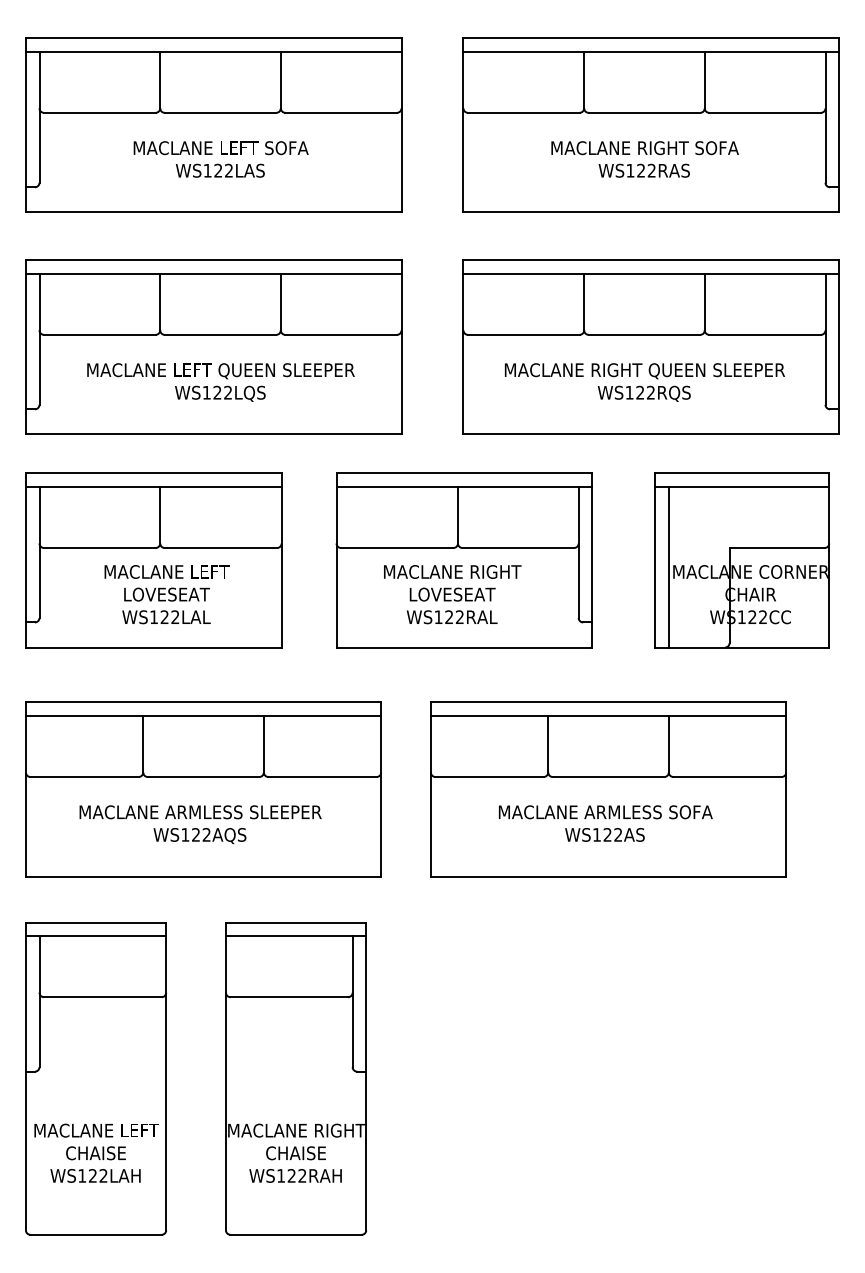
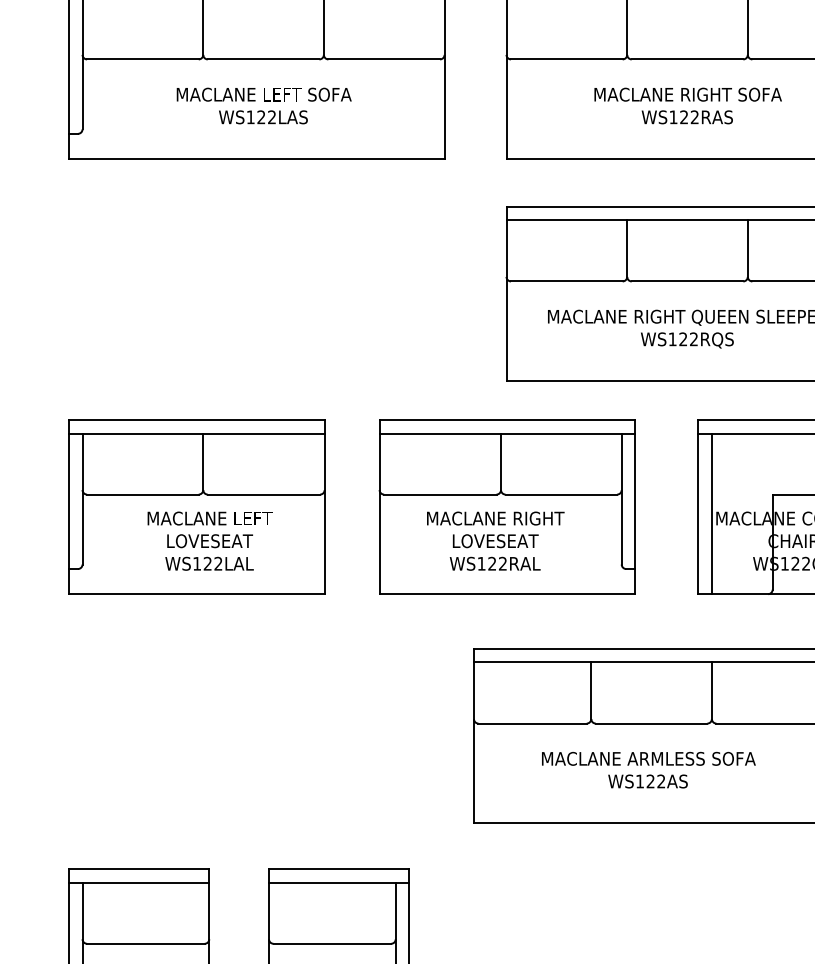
part: (213, 346) -> (256, 293), removed
part: (203, 789) -> (246, 736), removed

